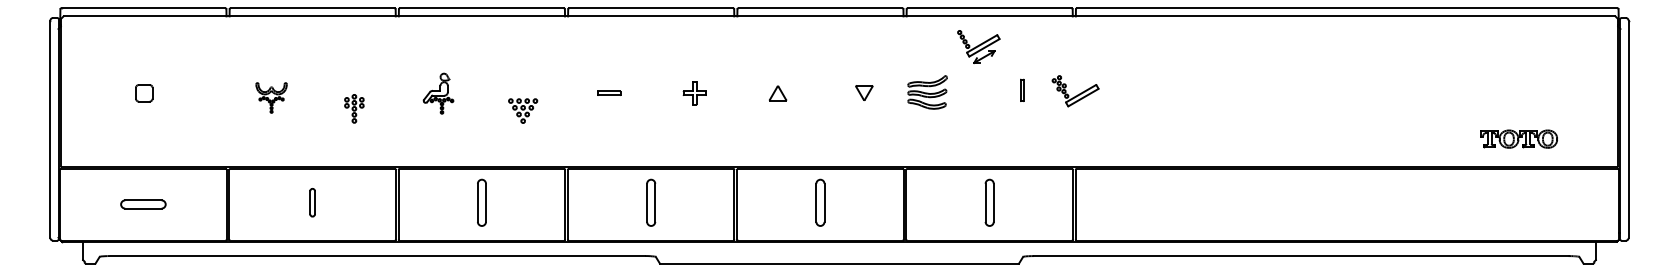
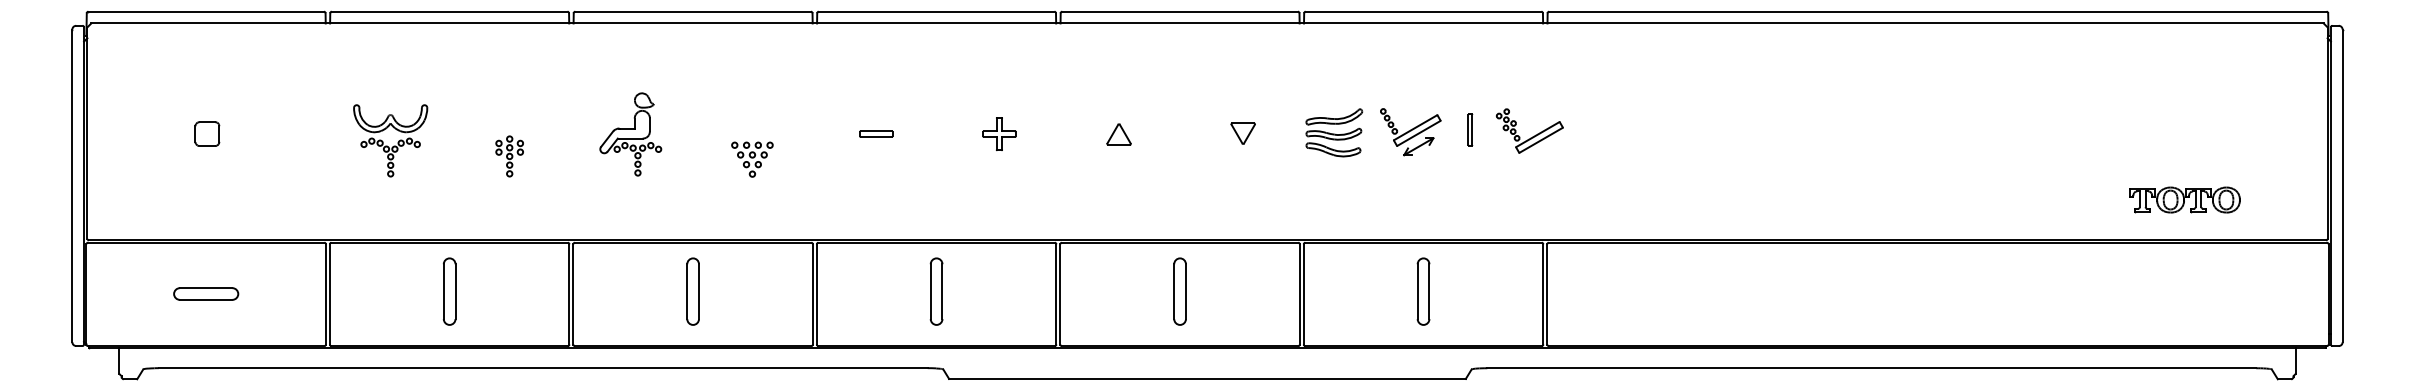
part: (978, 46) -> (1410, 131), moved
part: (1075, 91) -> (1529, 131), moved
part: (438, 93) -> (630, 134), size x1.43
part: (271, 97) -> (390, 140), size x1.67
part: (312, 202) -> (449, 291), size x1.67

